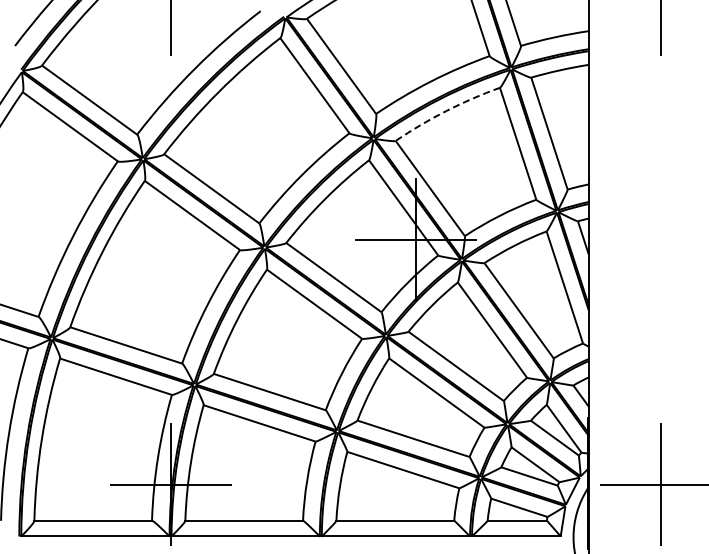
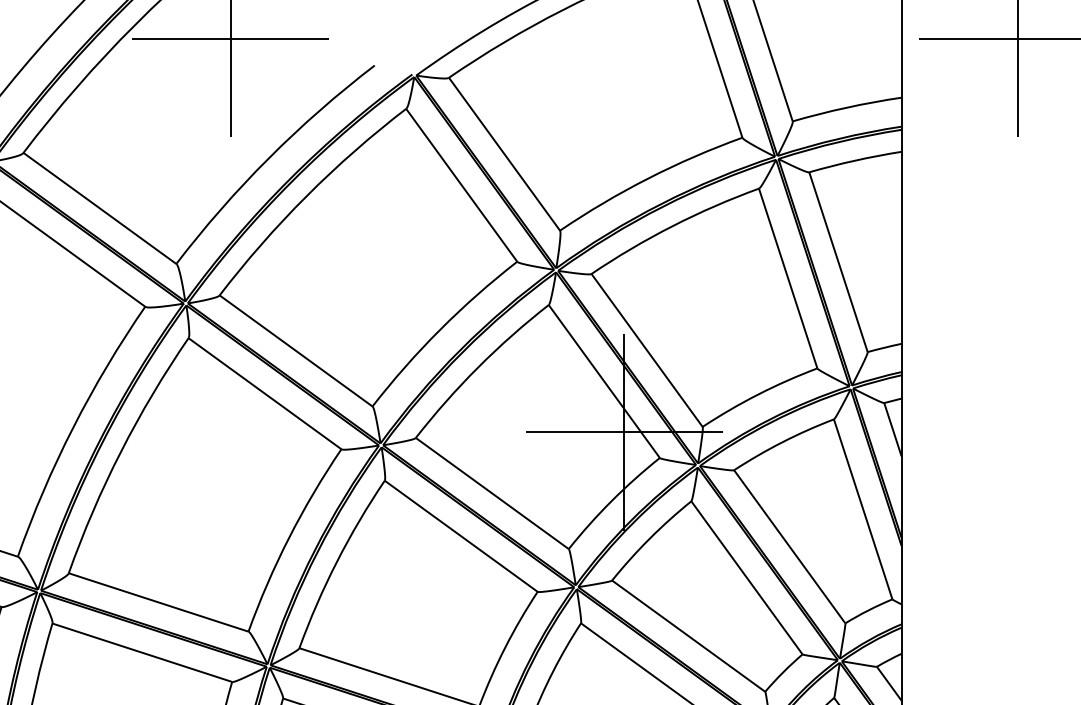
arc: (446, 111) -> (673, 226), dashed -> solid

